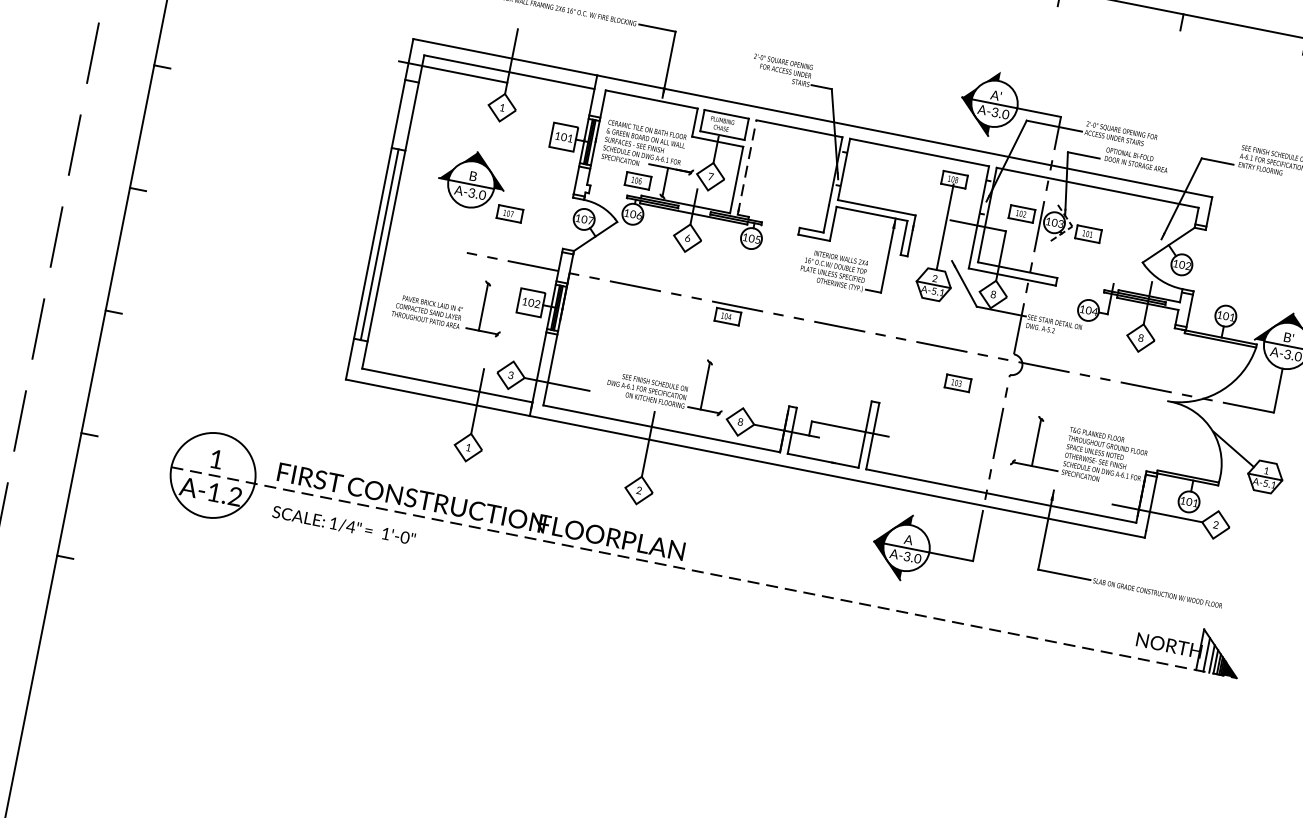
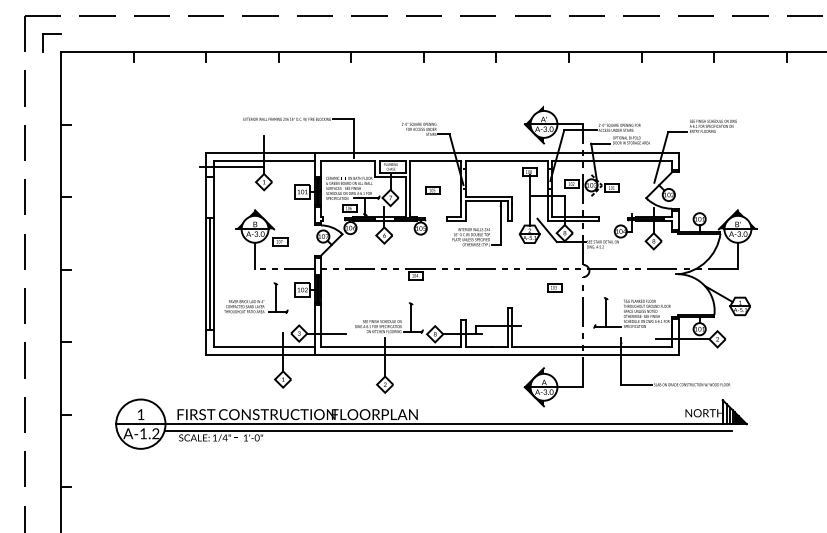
line: (747, 167) -> (410, 188), dashed -> solid
part: (784, 178) -> (432, 190), added
line: (463, 228) -> (255, 255), added
line: (704, 573) -> (431, 424), dashed -> solid
line: (728, 590) -> (447, 431), added

